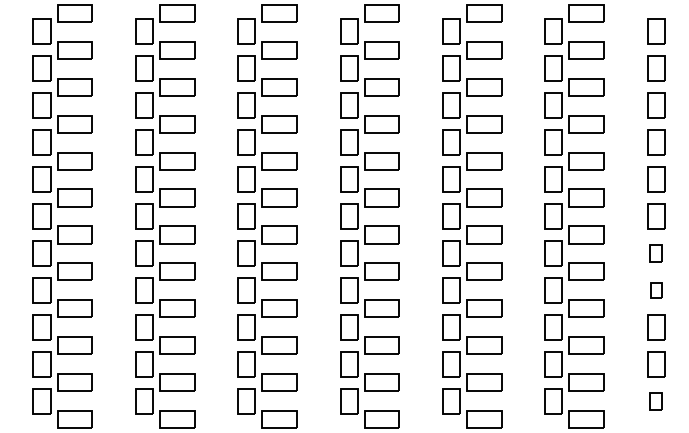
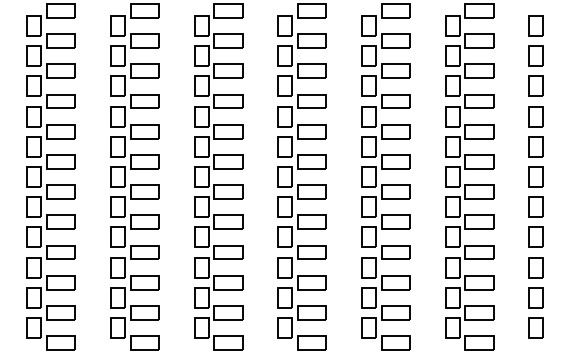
part: (656, 253) -> (536, 207), size x1.43
part: (656, 290) -> (536, 237), size x1.67
part: (656, 401) -> (536, 328), size x1.43

